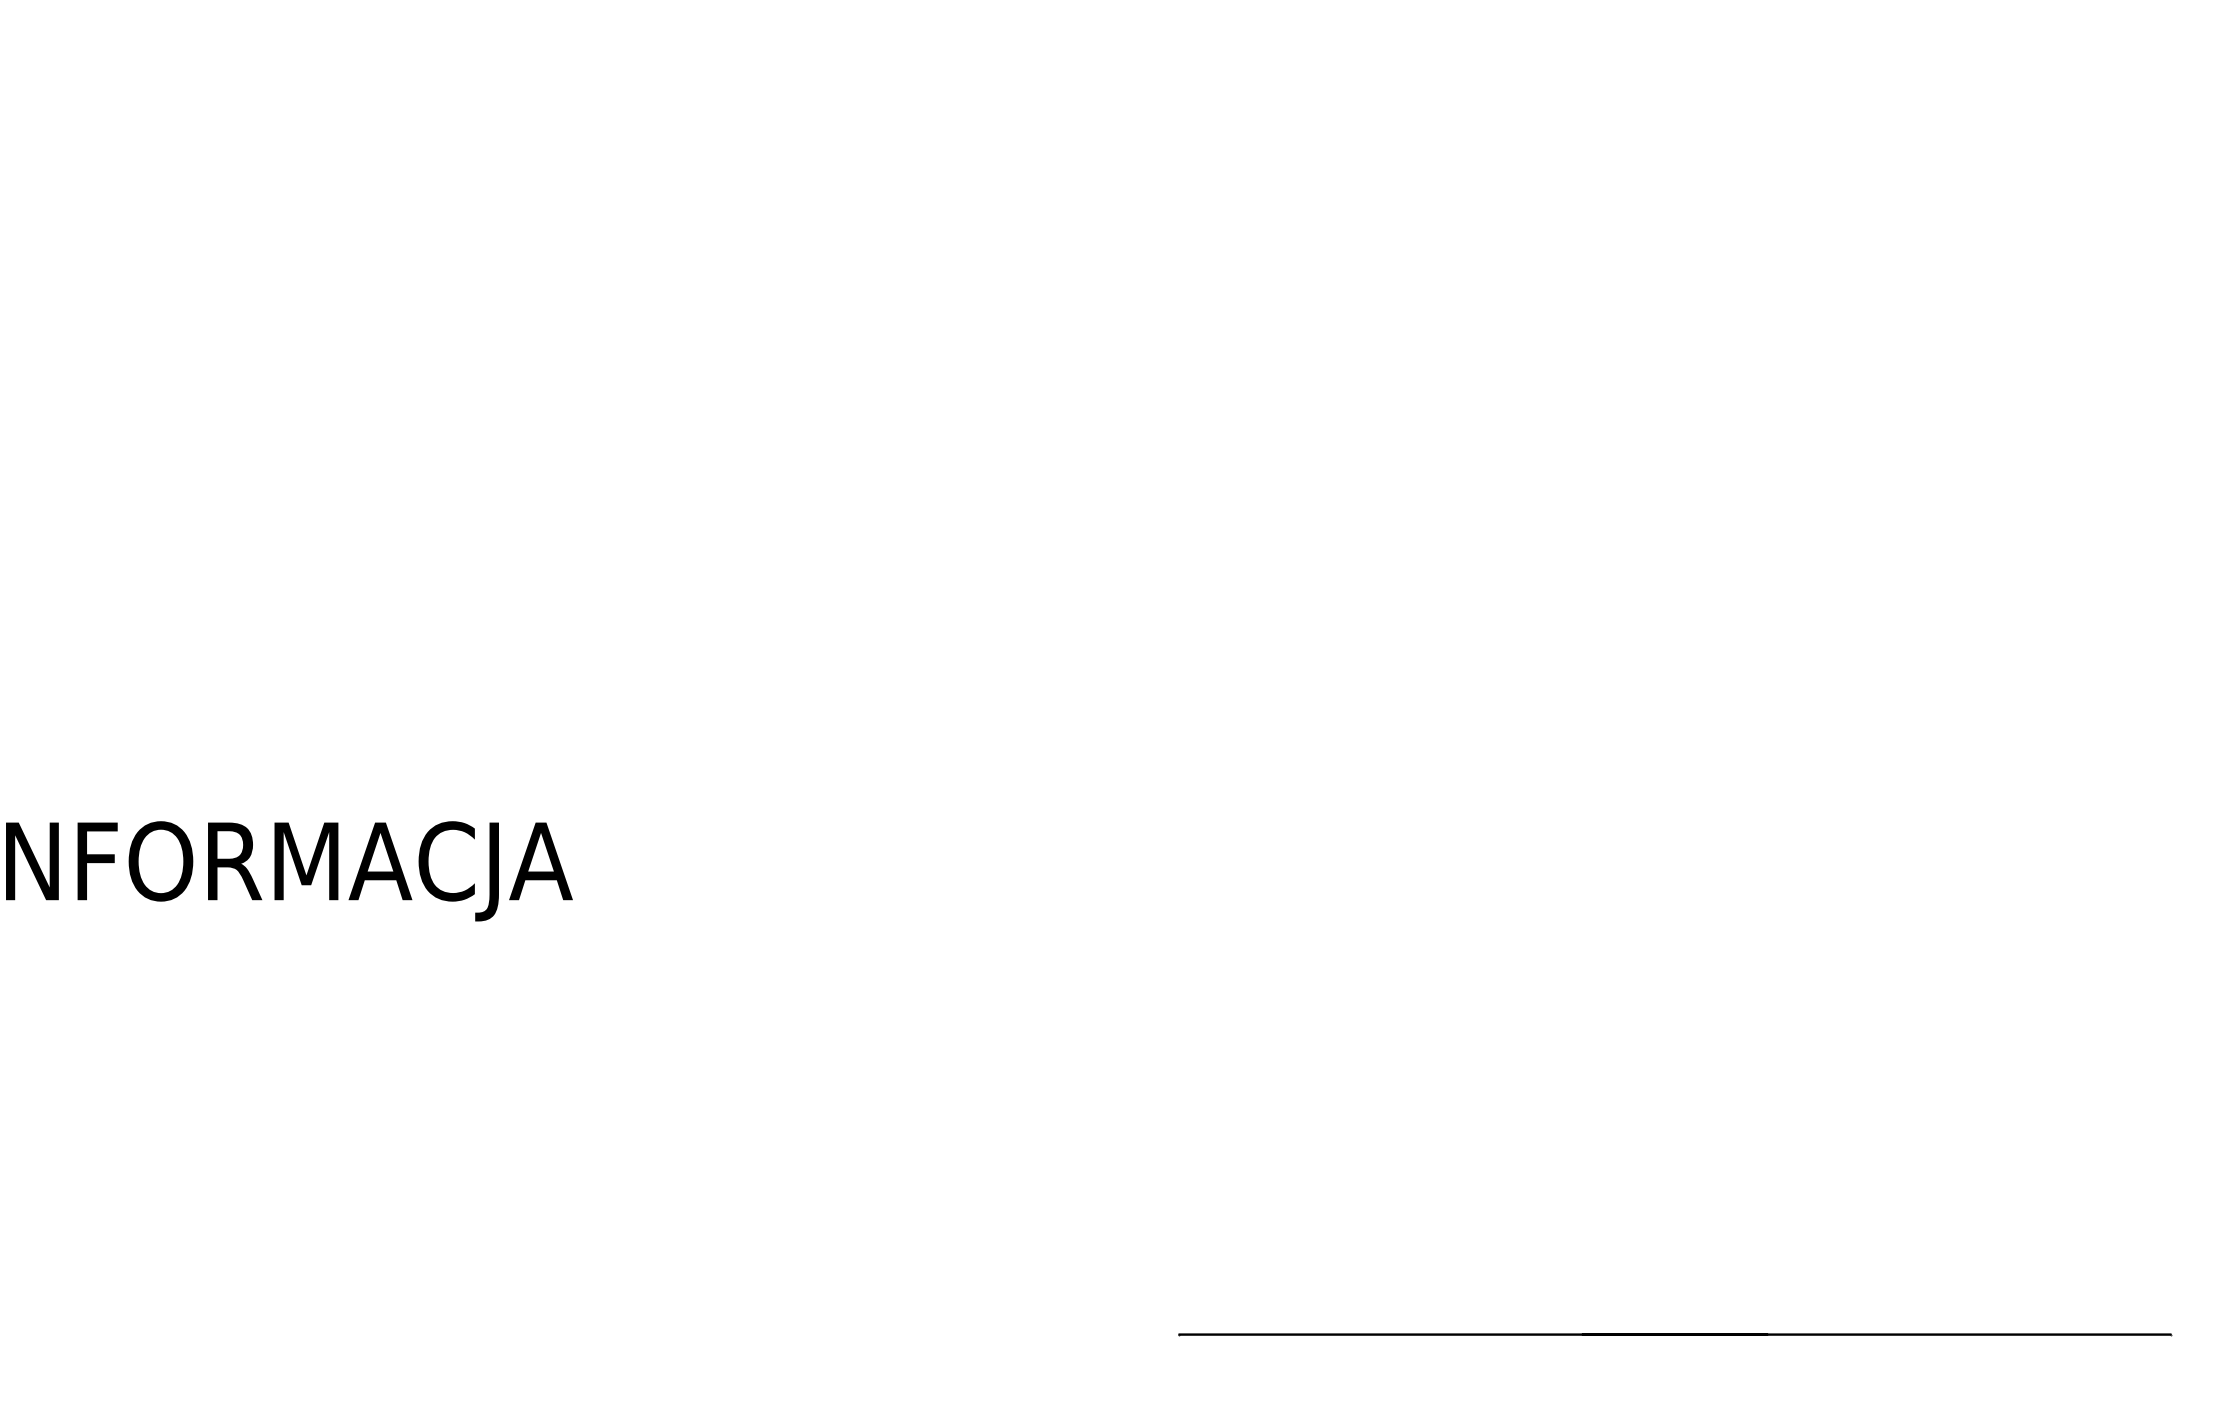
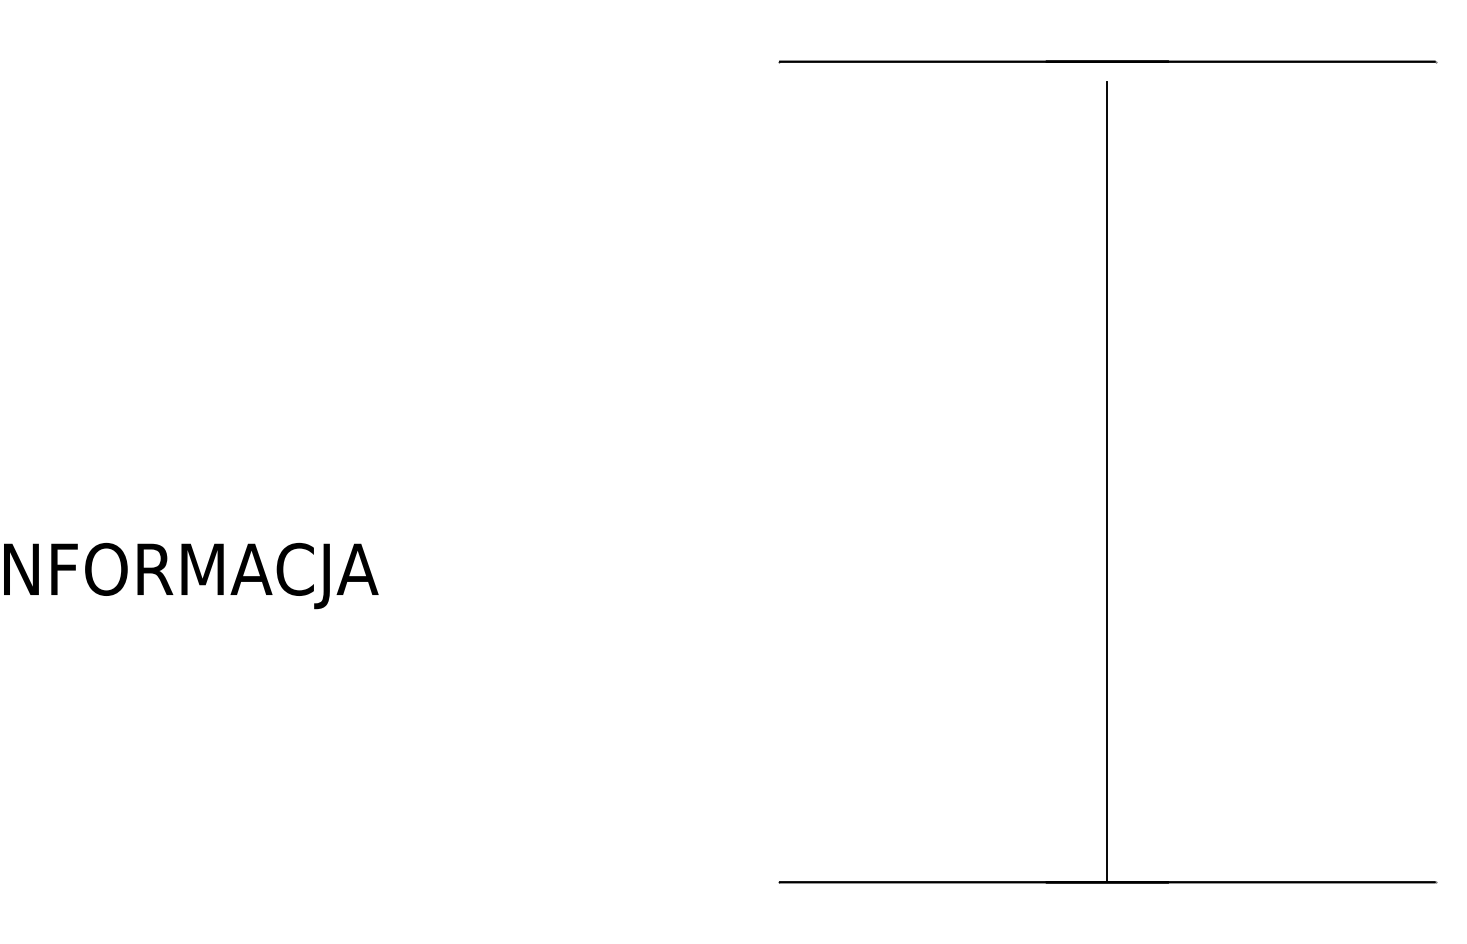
line: (1675, 93) -> (1107, 61), added
line: (1675, 729) -> (1107, 482), added

